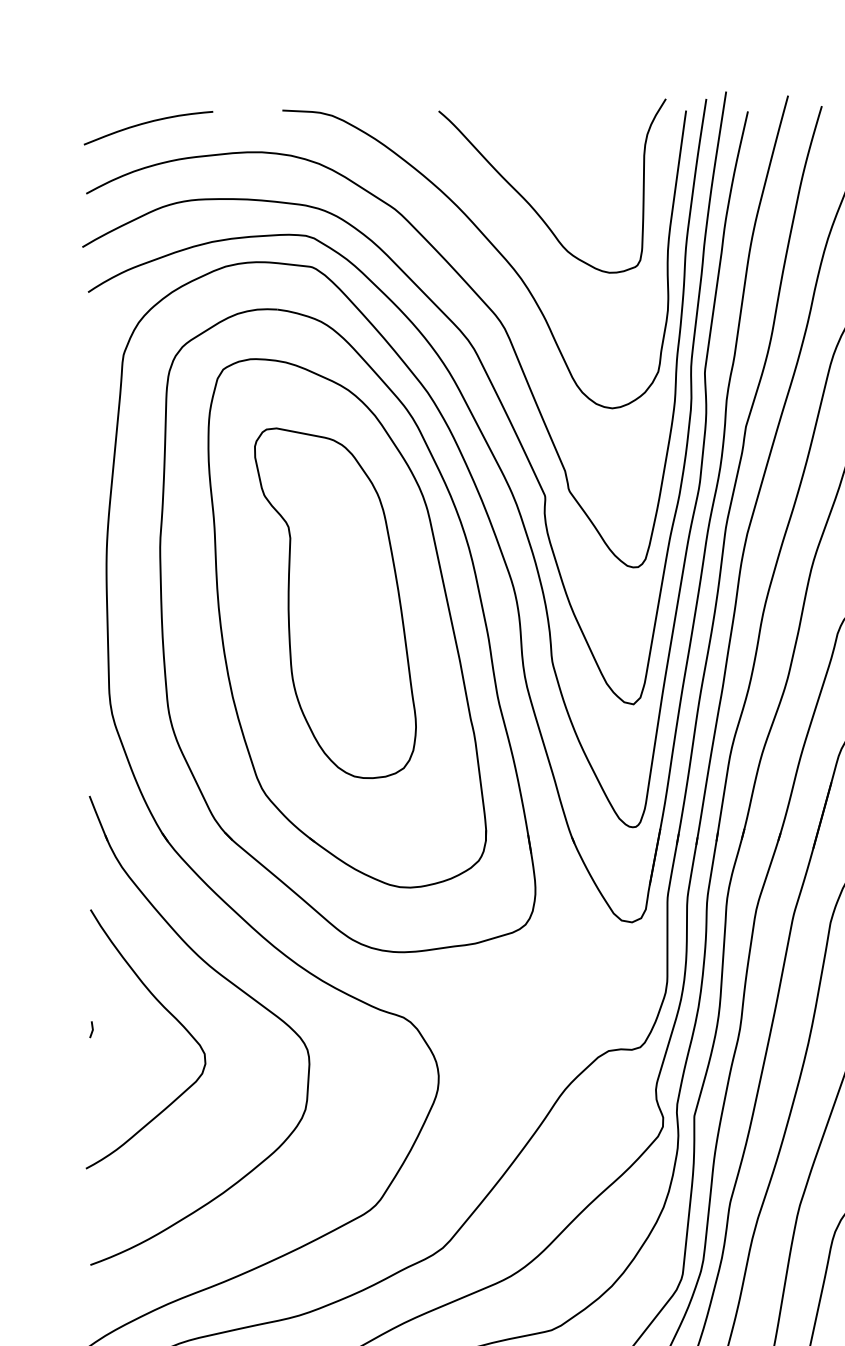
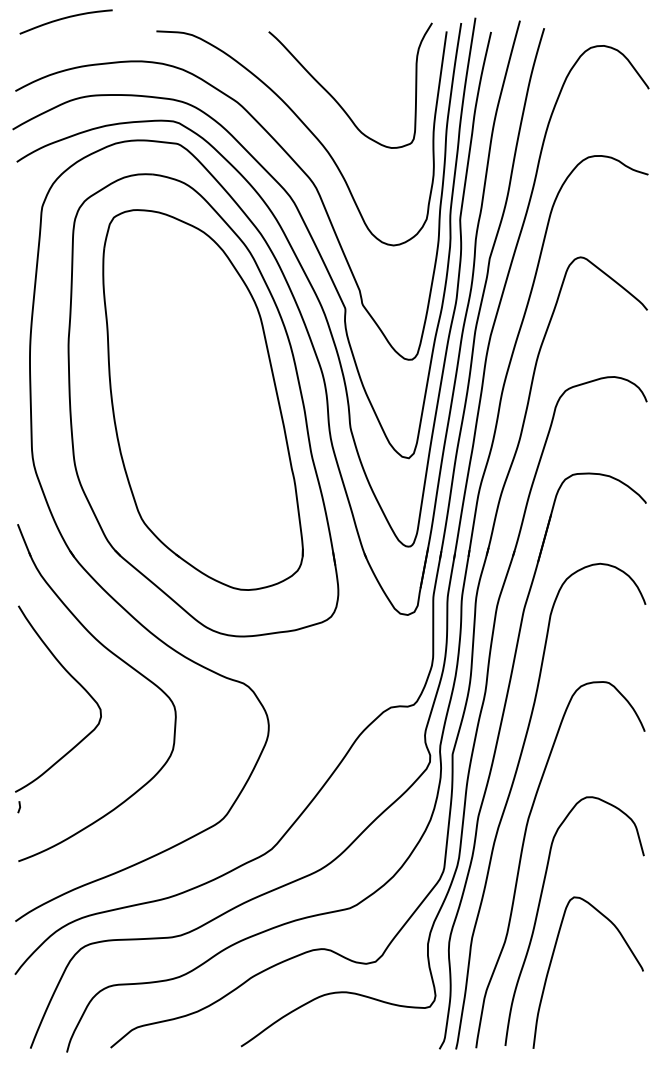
curve: (146, 124) -> (64, 19), moved
part: (335, 603) -> (194, 385), removed
line: (91, 1030) -> (19, 807), moved

